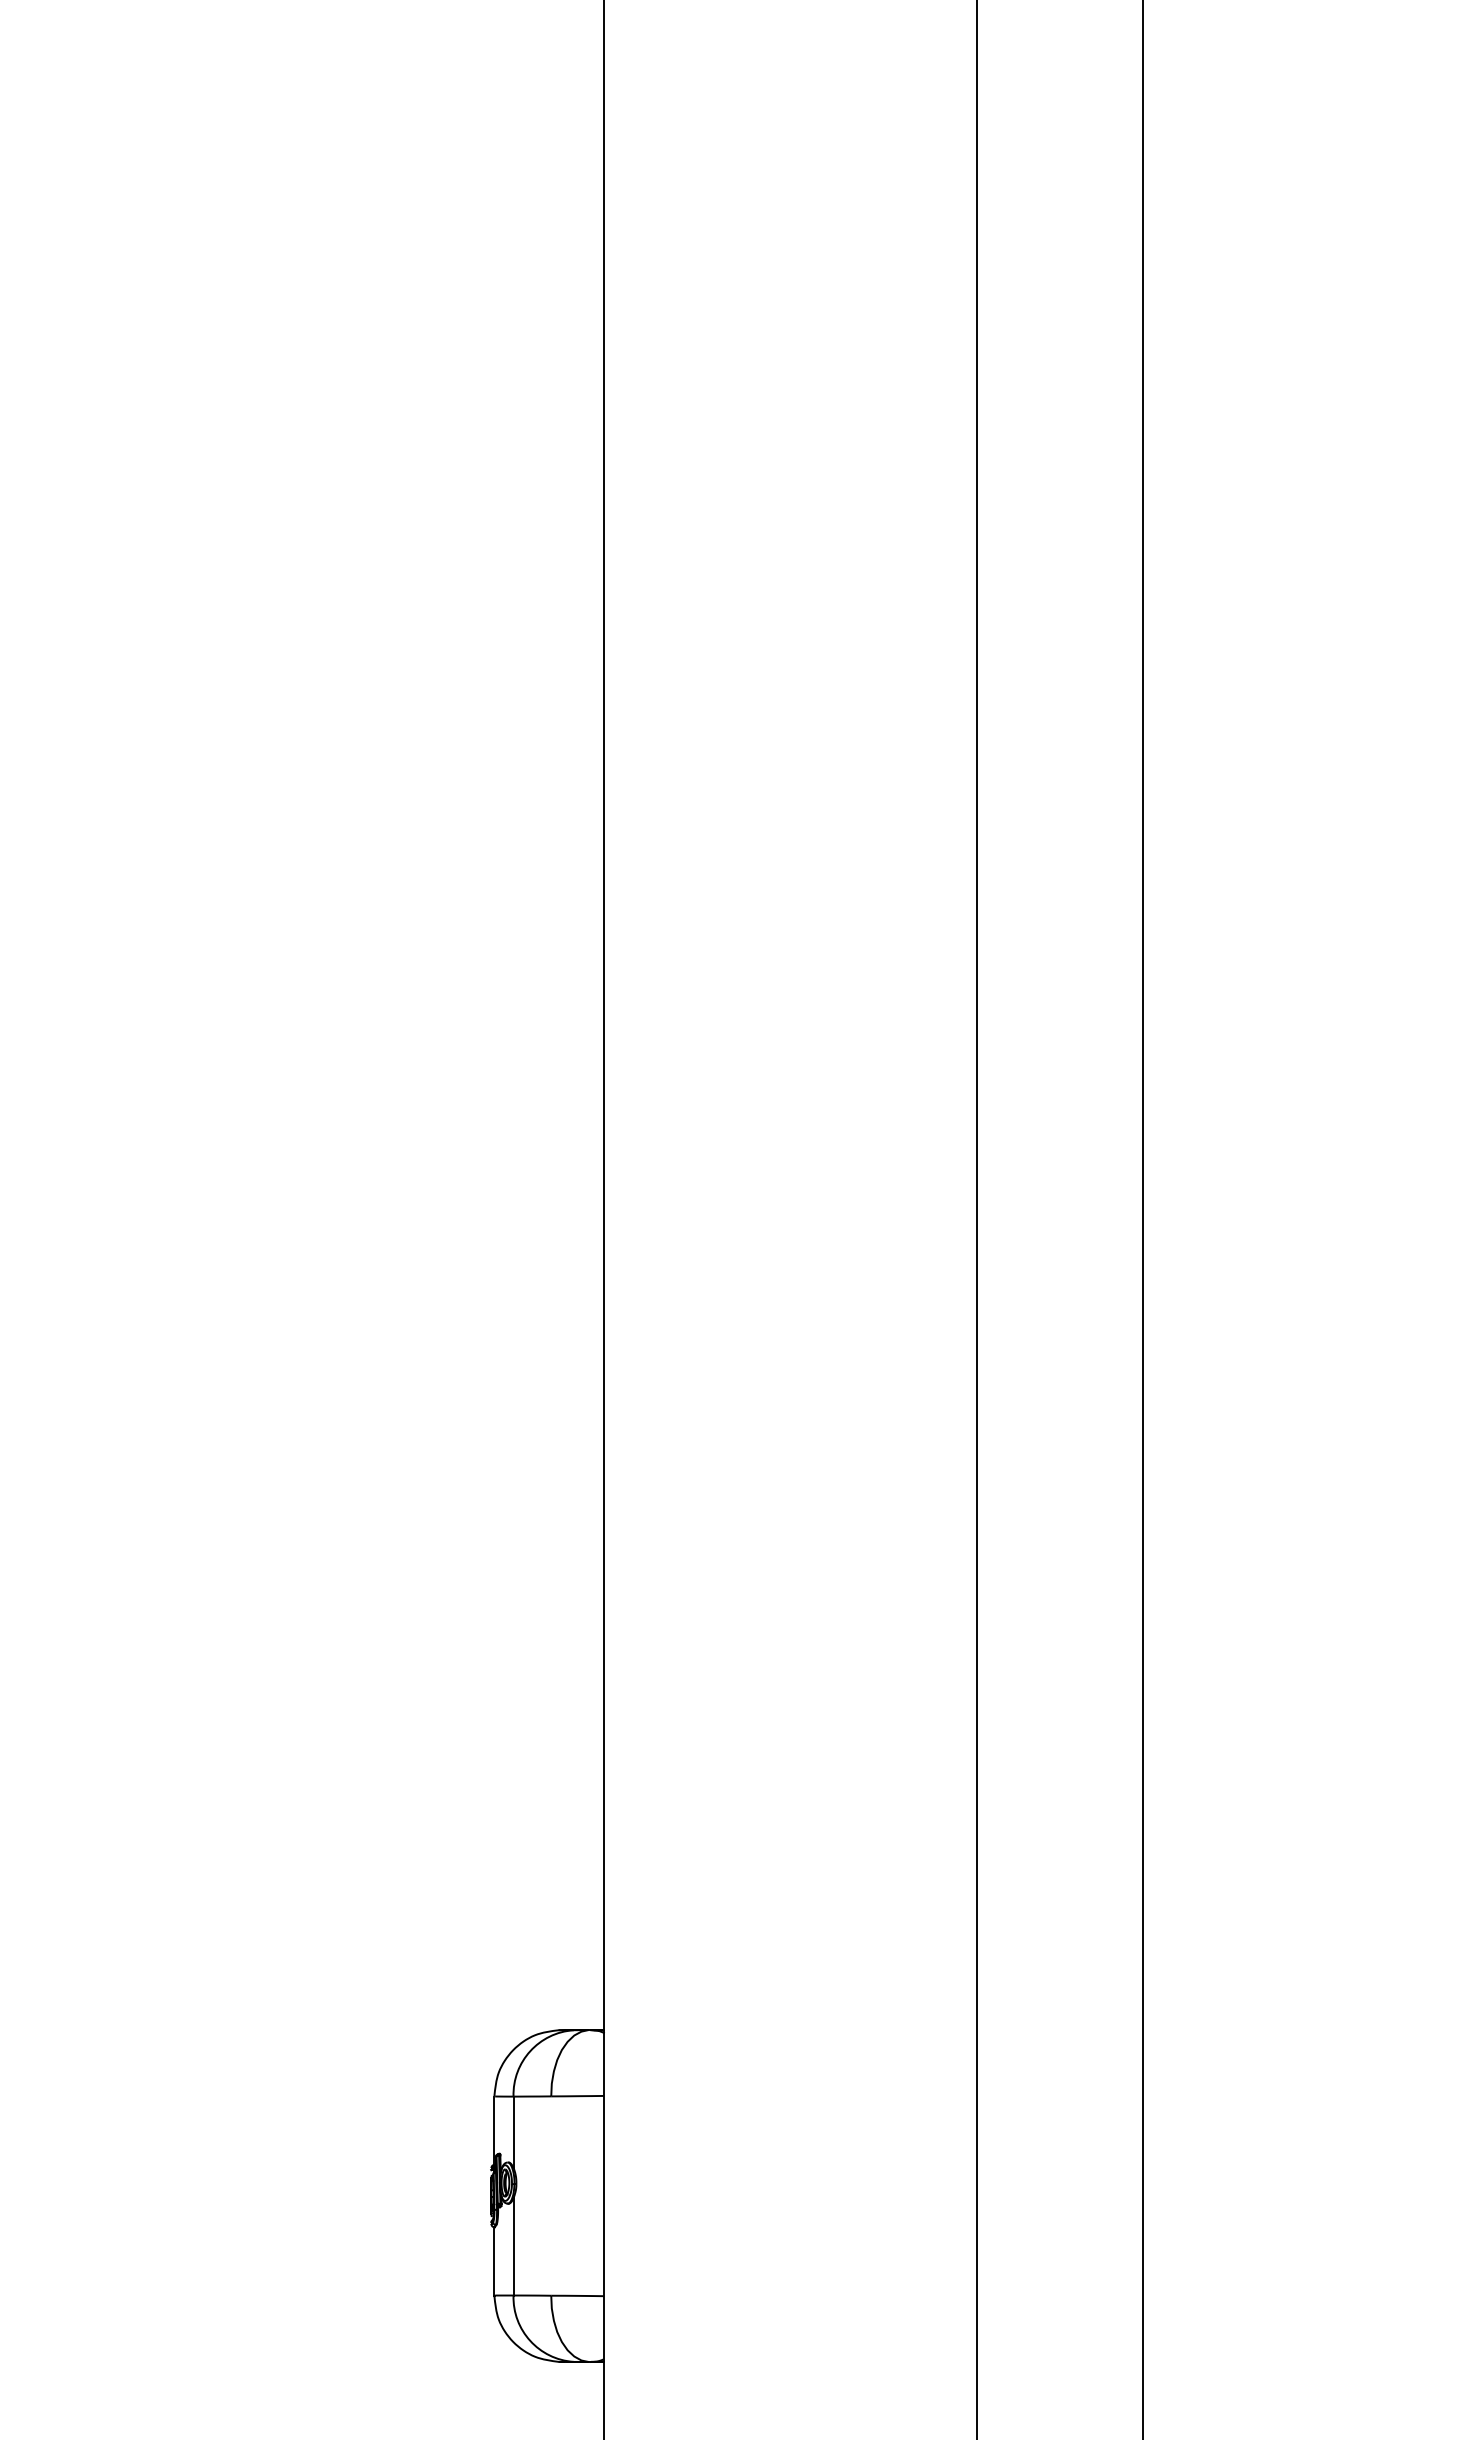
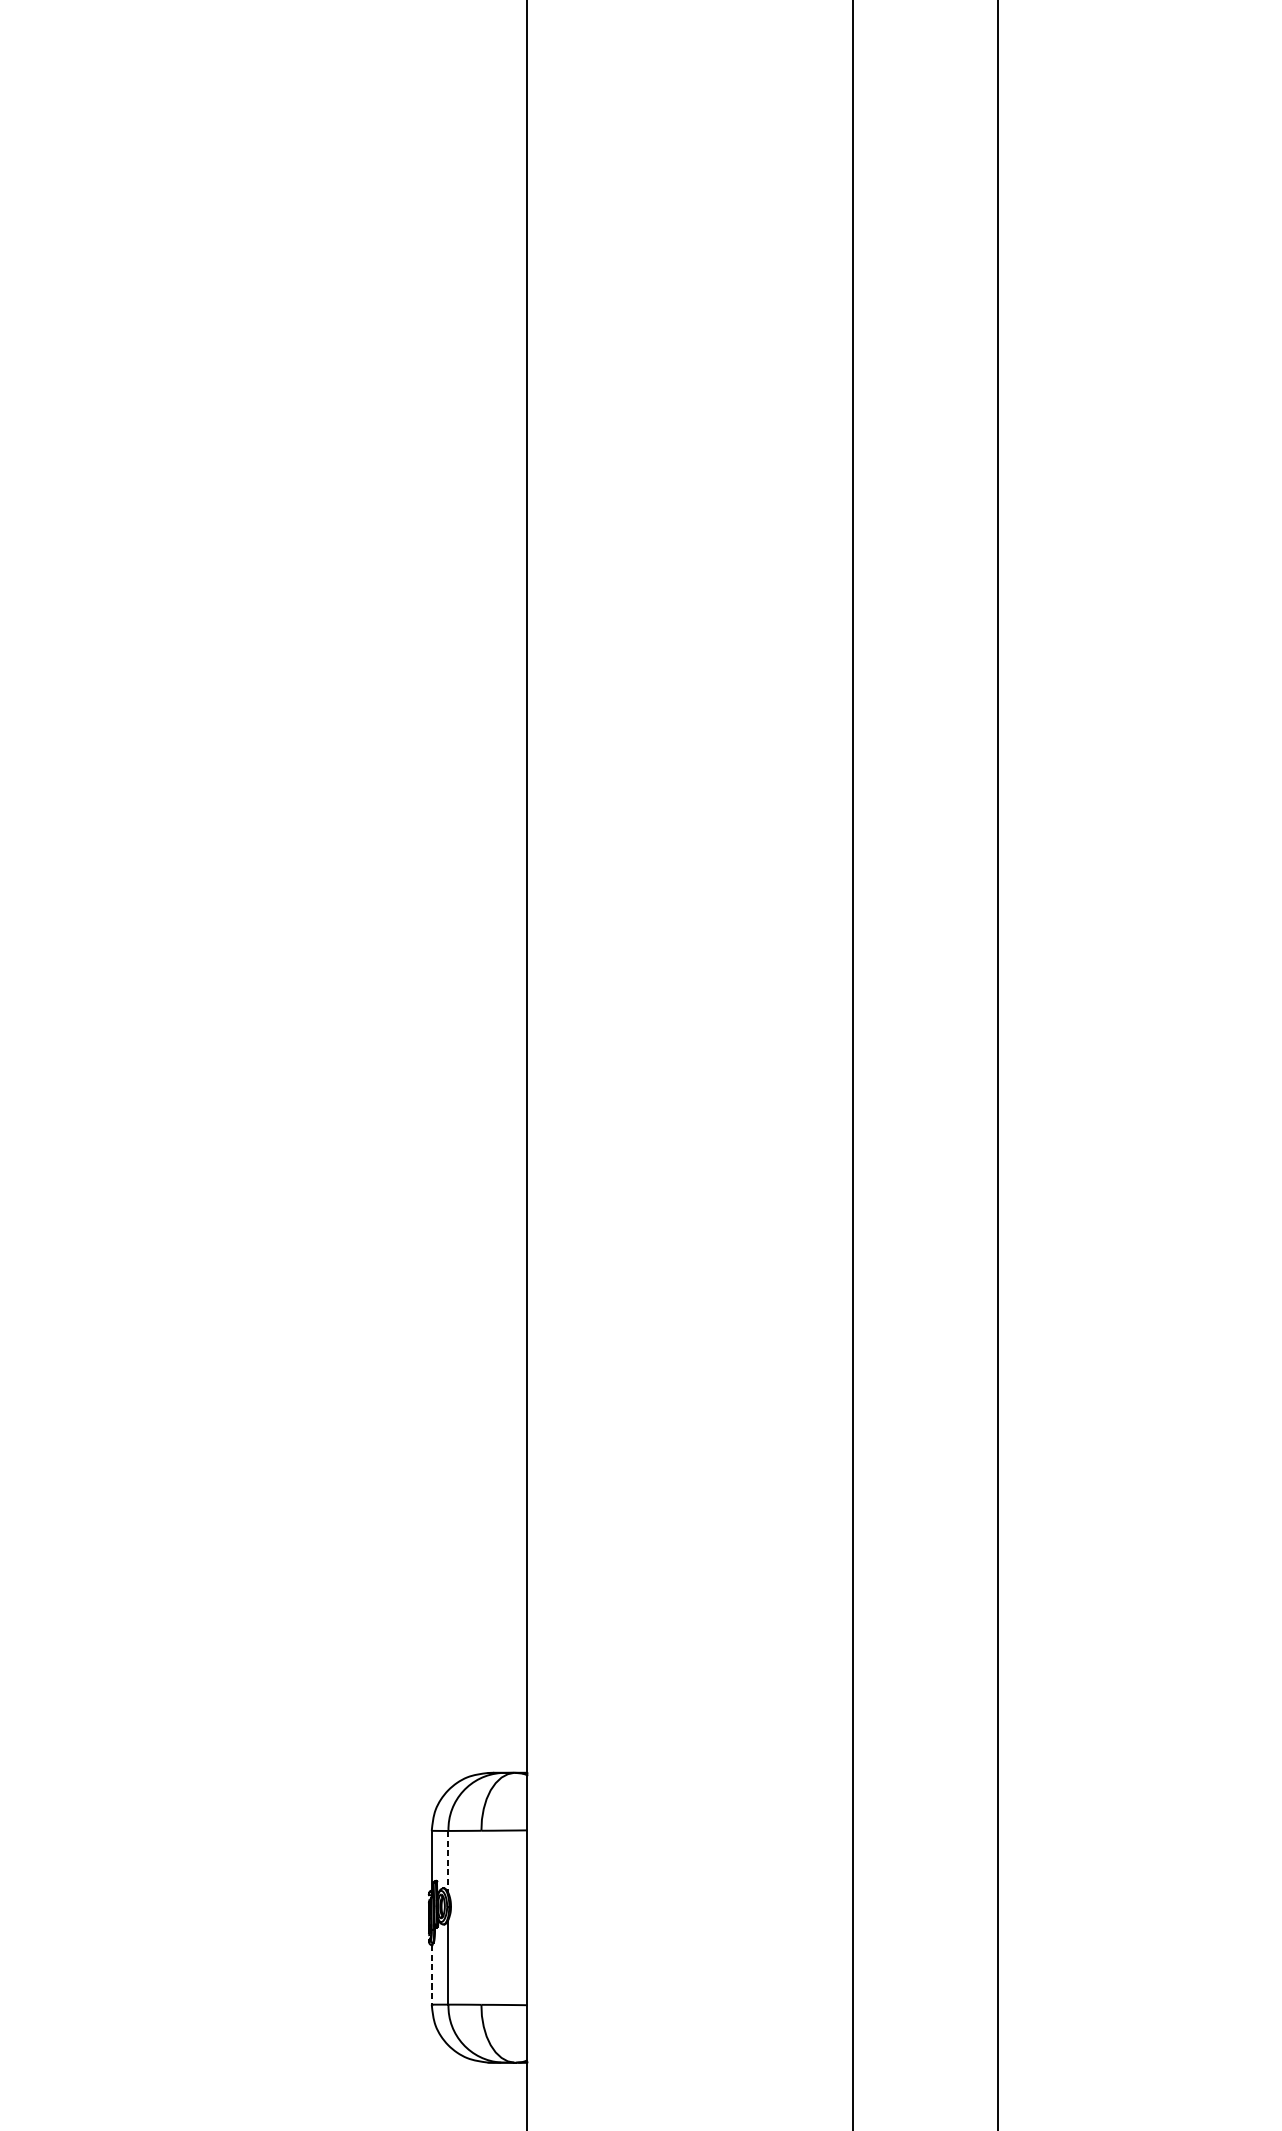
line: (513, 2132) -> (448, 1862), solid -> dashed
line: (494, 2261) -> (431, 1974), solid -> dashed

